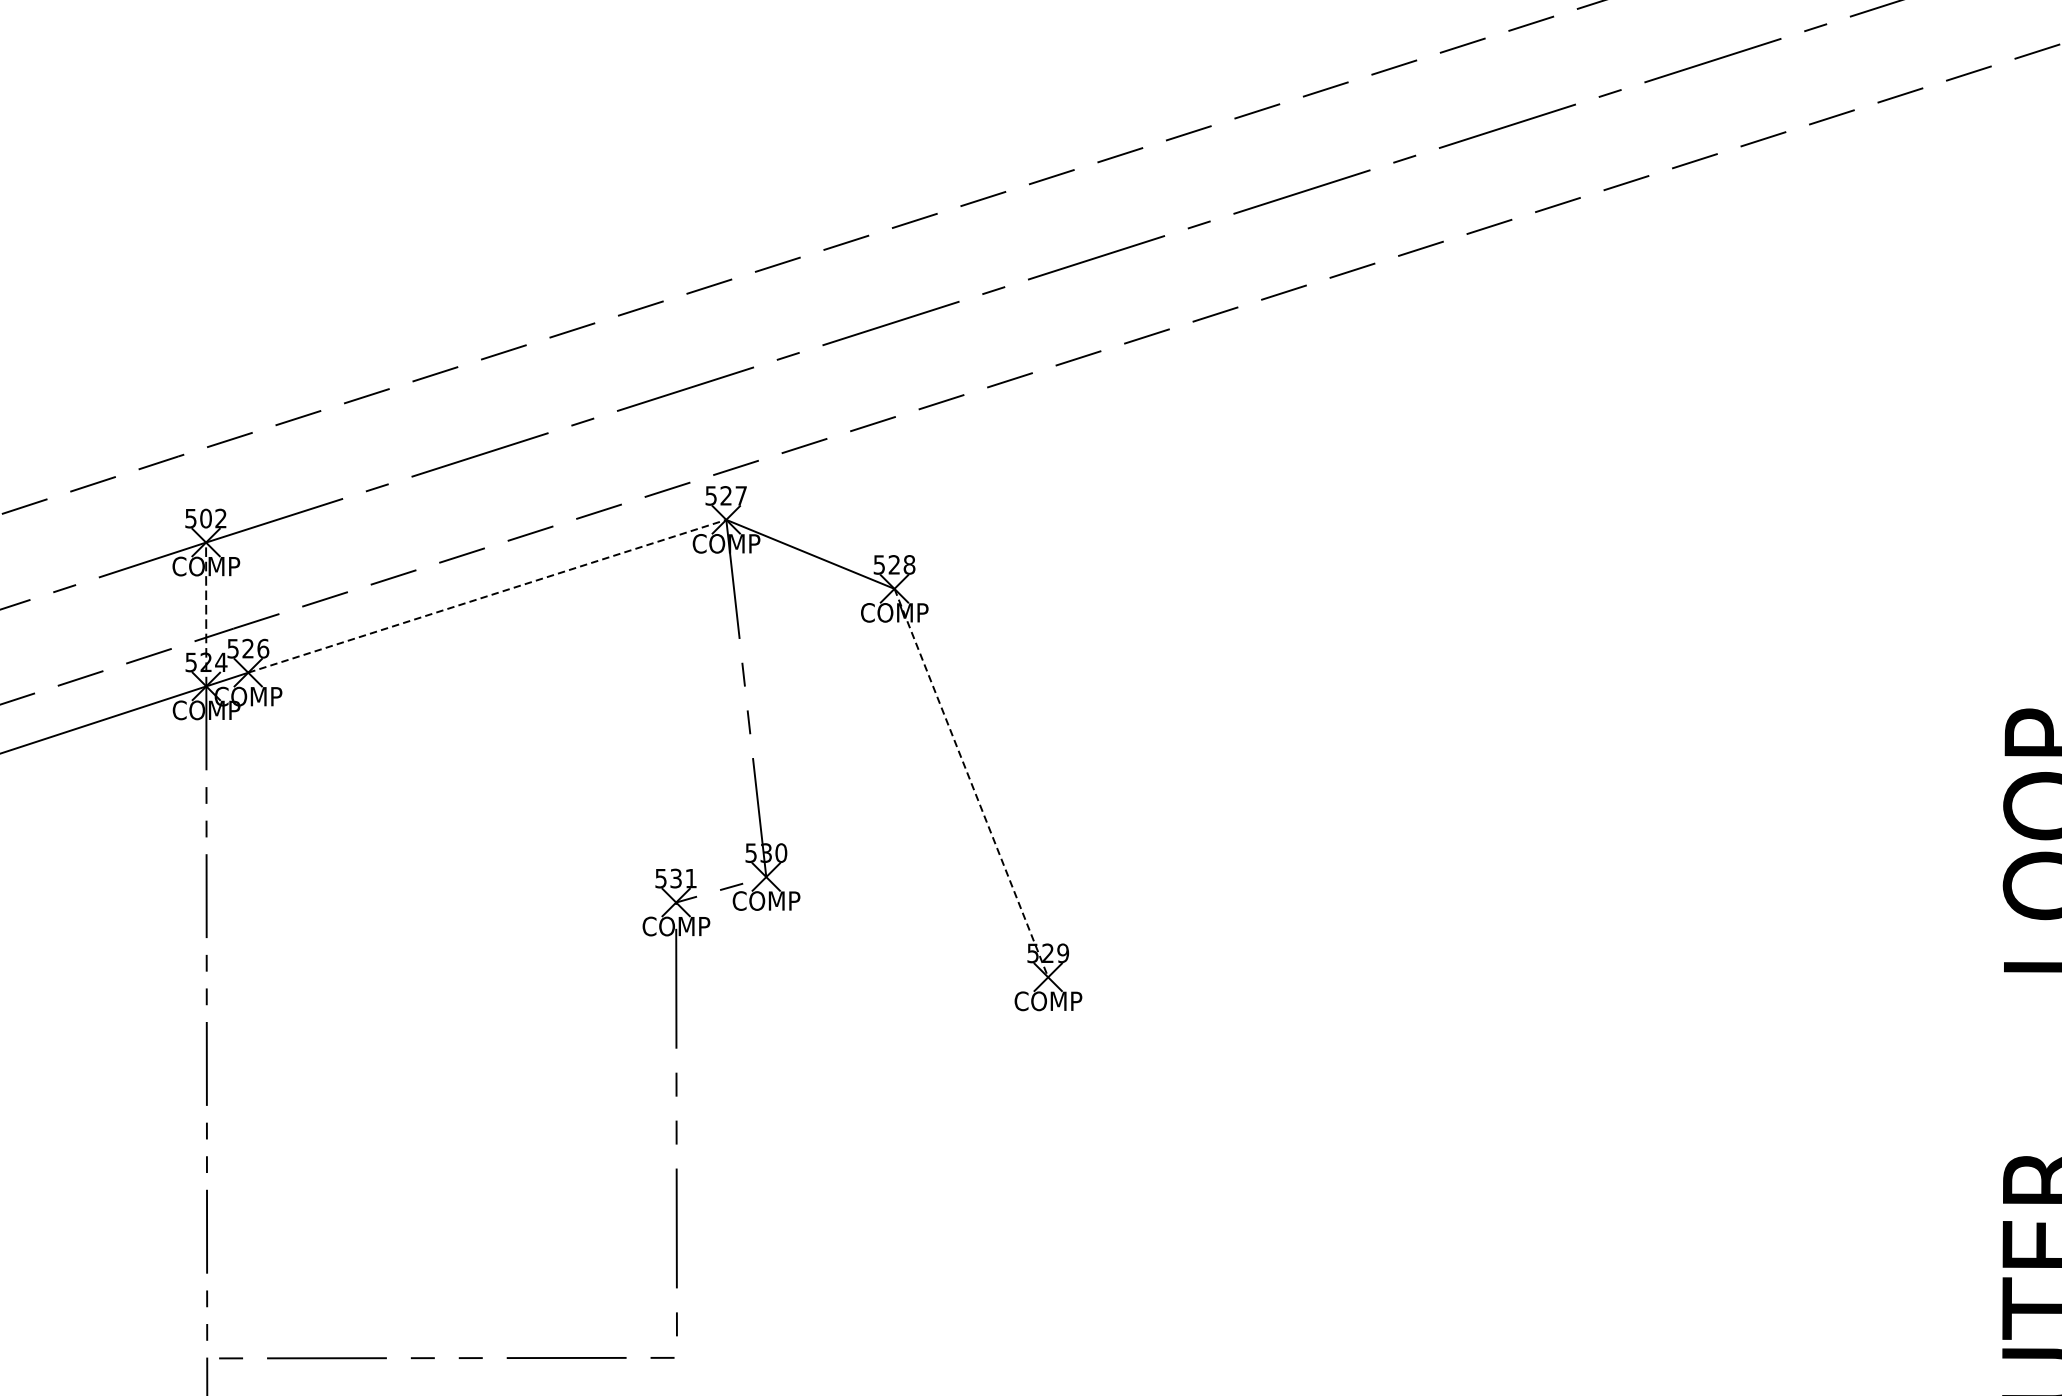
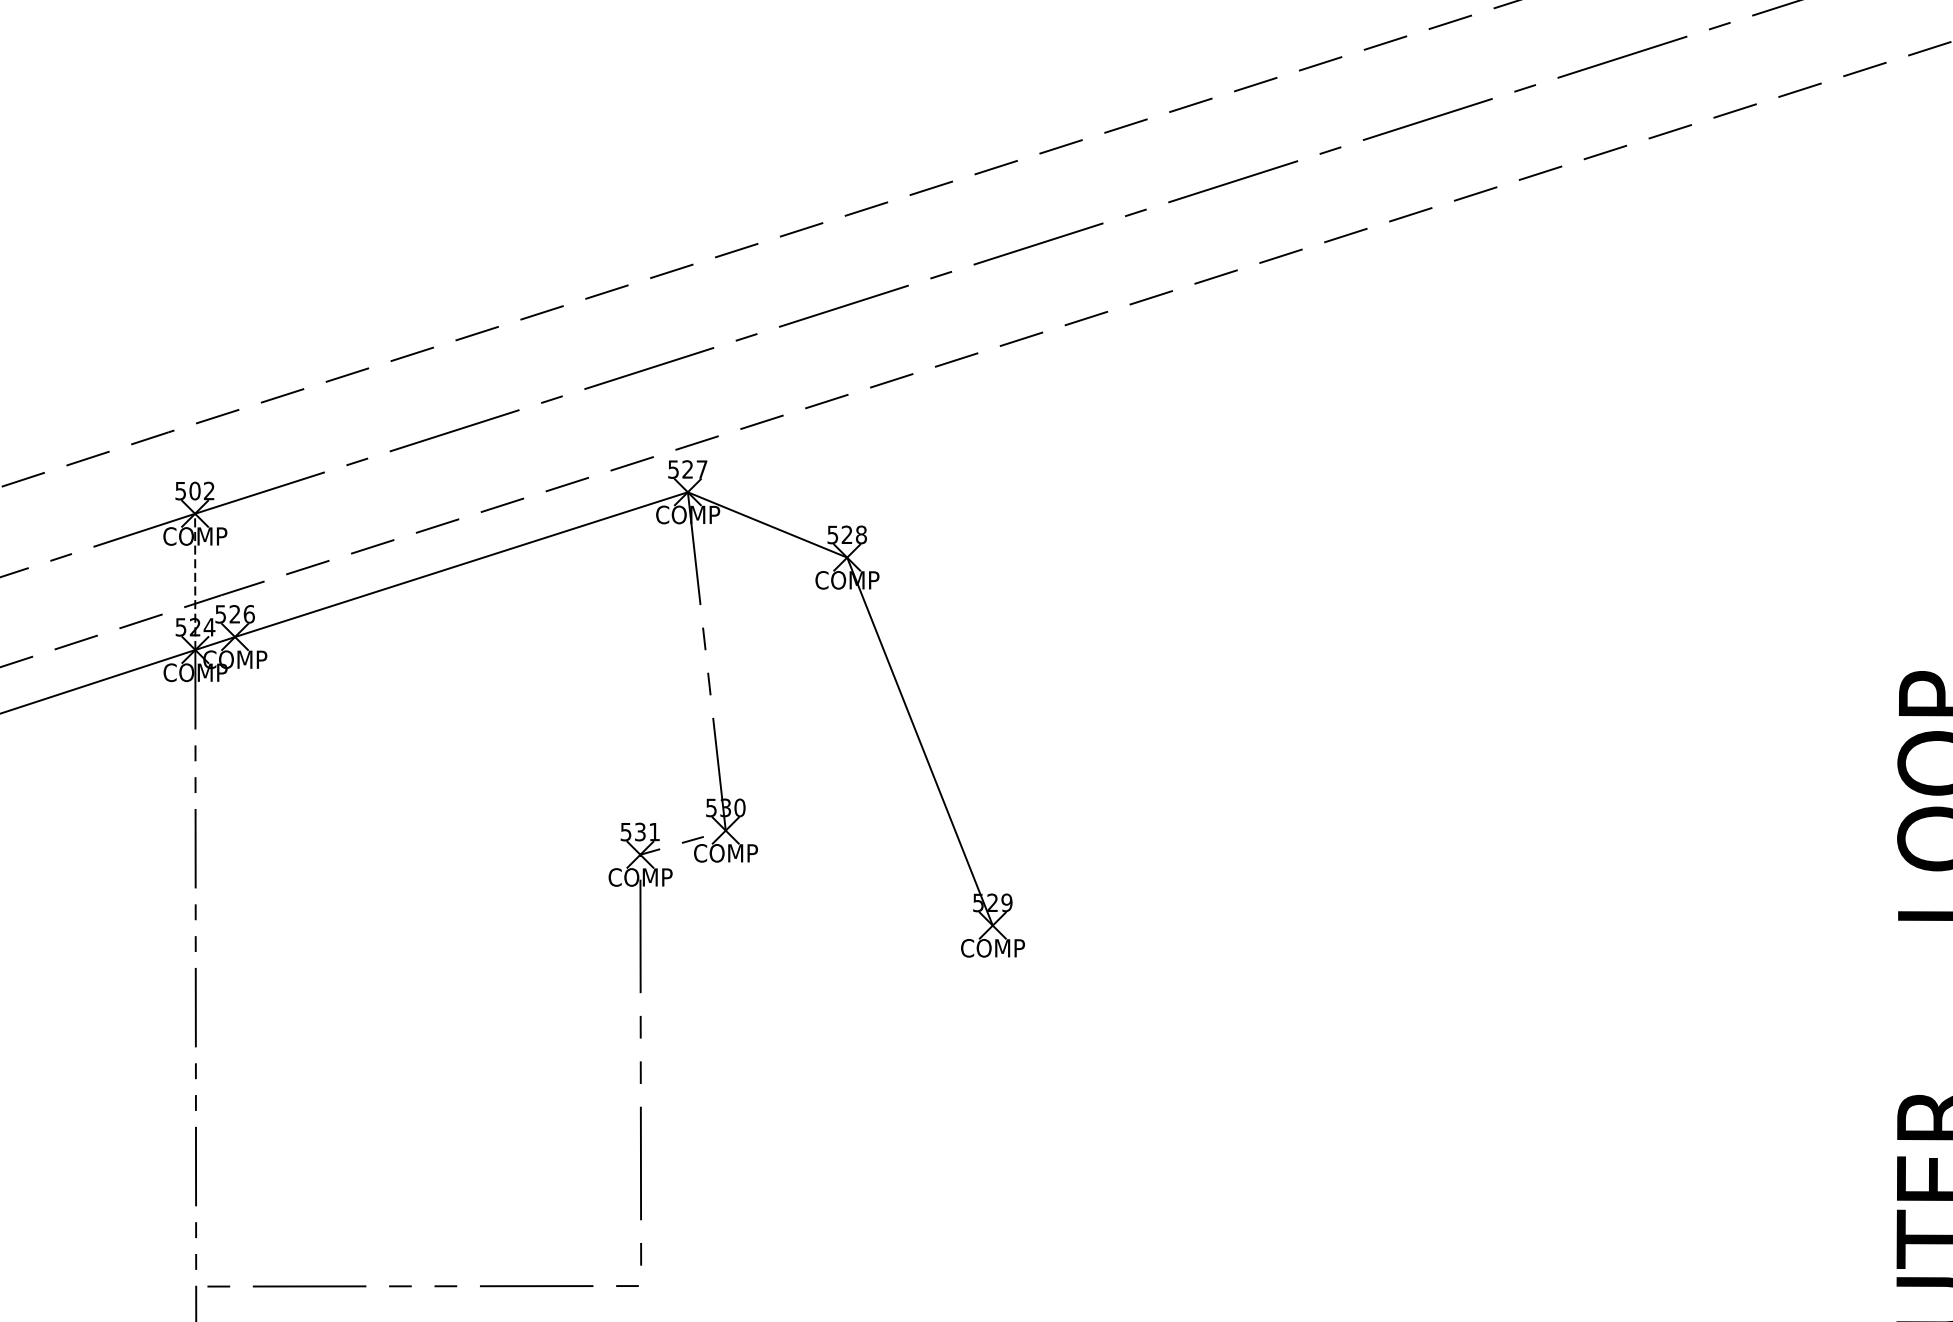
line: (487, 596) -> (461, 564), dashed -> solid
line: (971, 782) -> (920, 741), dashed -> solid

